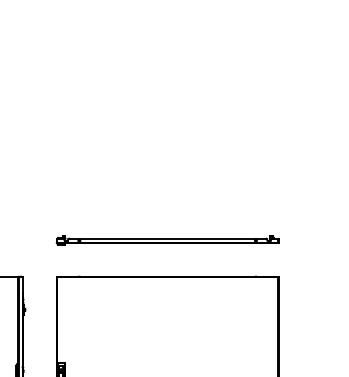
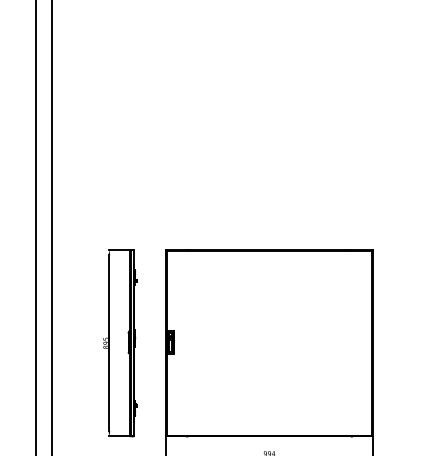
part: (167, 240) -> (269, 216), removed

